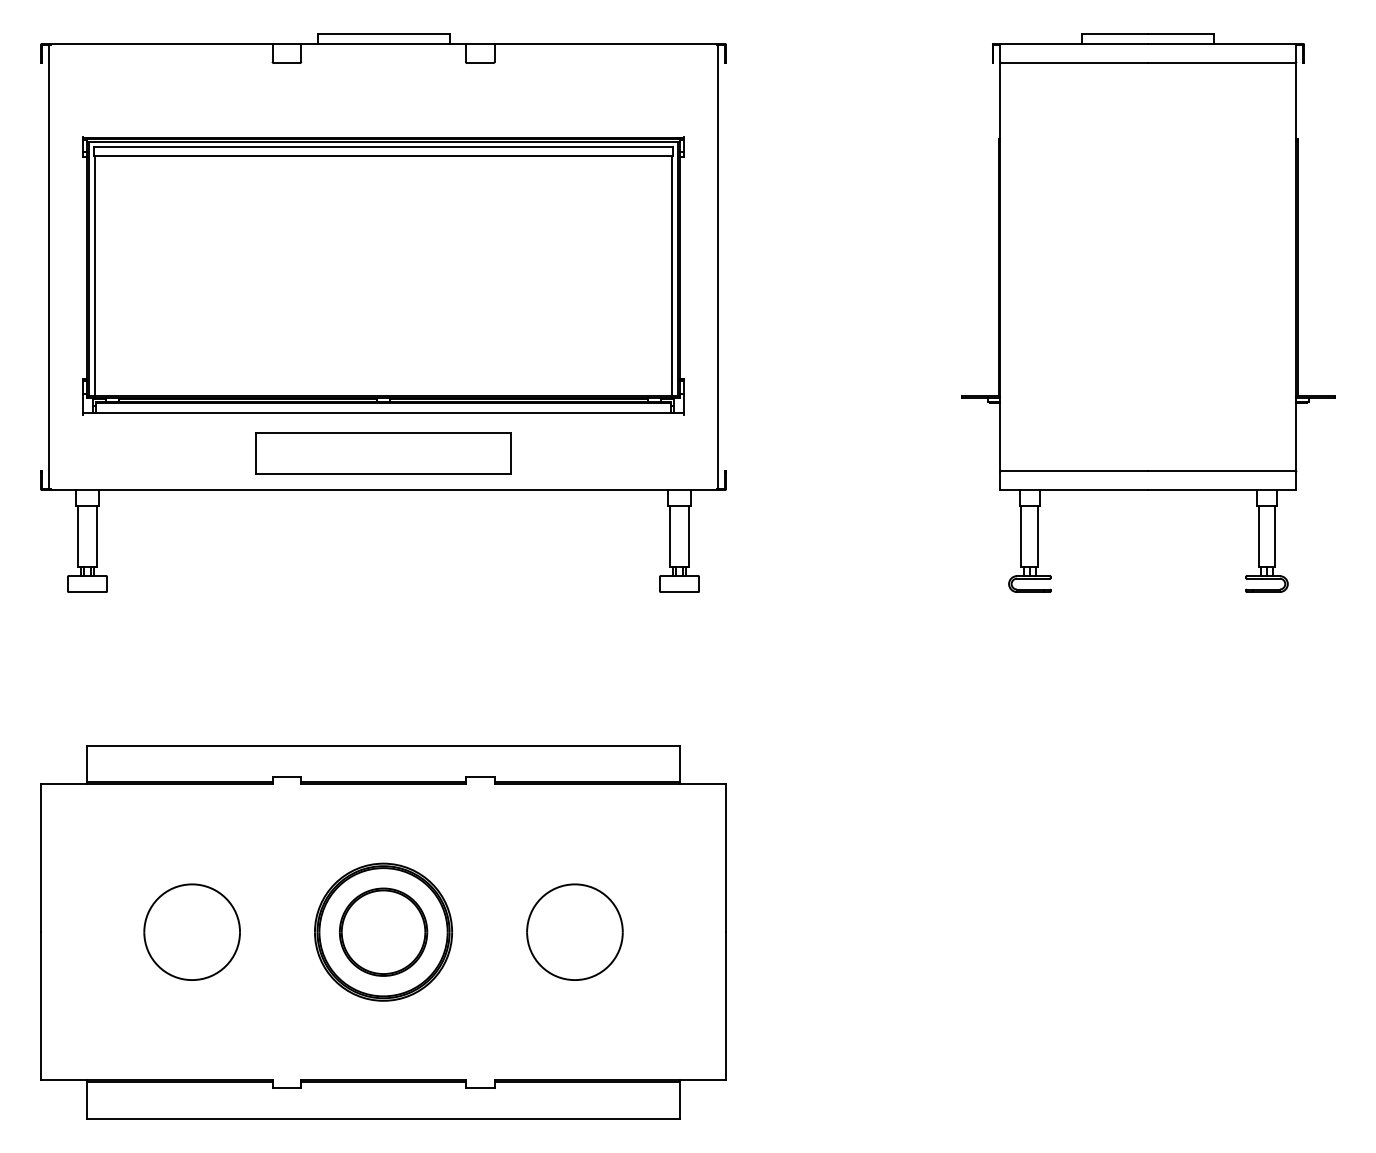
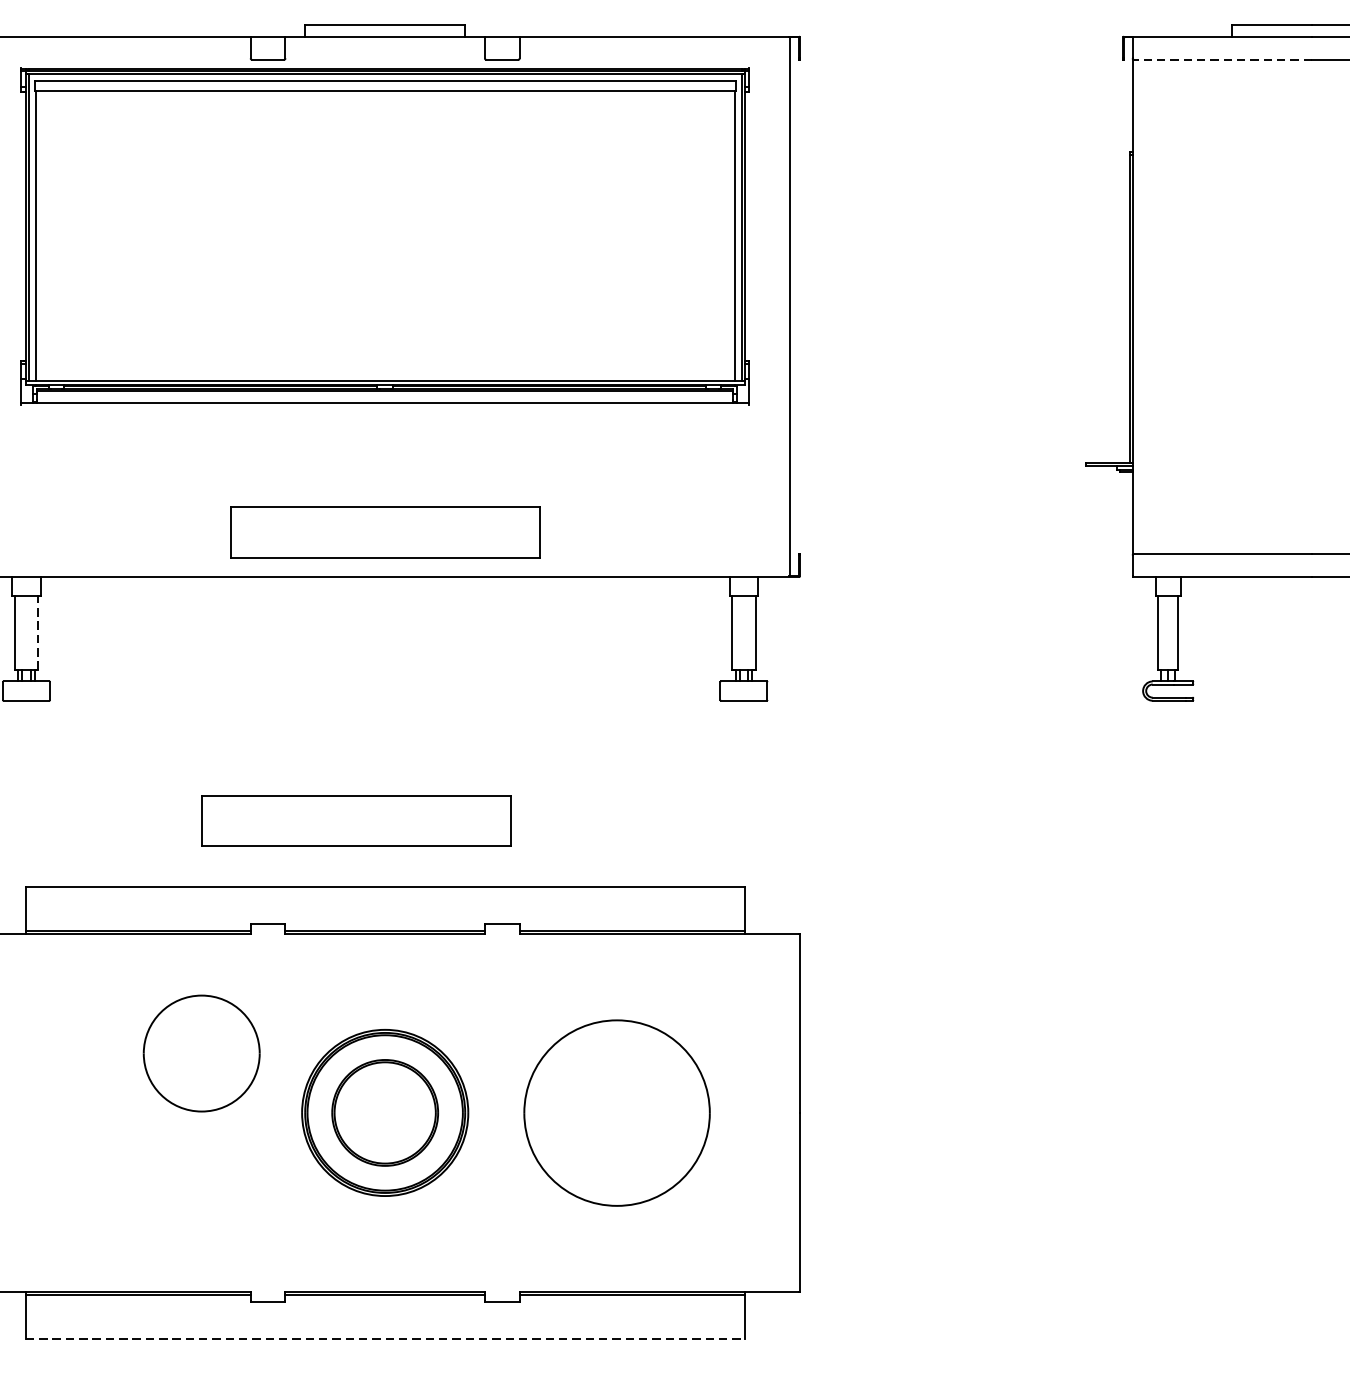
line: (1074, 63) -> (1222, 60), solid -> dashed
part: (383, 275) -> (385, 235), moved
line: (97, 535) -> (38, 632), solid -> dashed
part: (359, 691) -> (356, 821), added
part: (191, 931) -> (200, 1052), moved
part: (574, 931) -> (616, 1112), size x1.6
line: (383, 1118) -> (385, 1338), solid -> dashed

